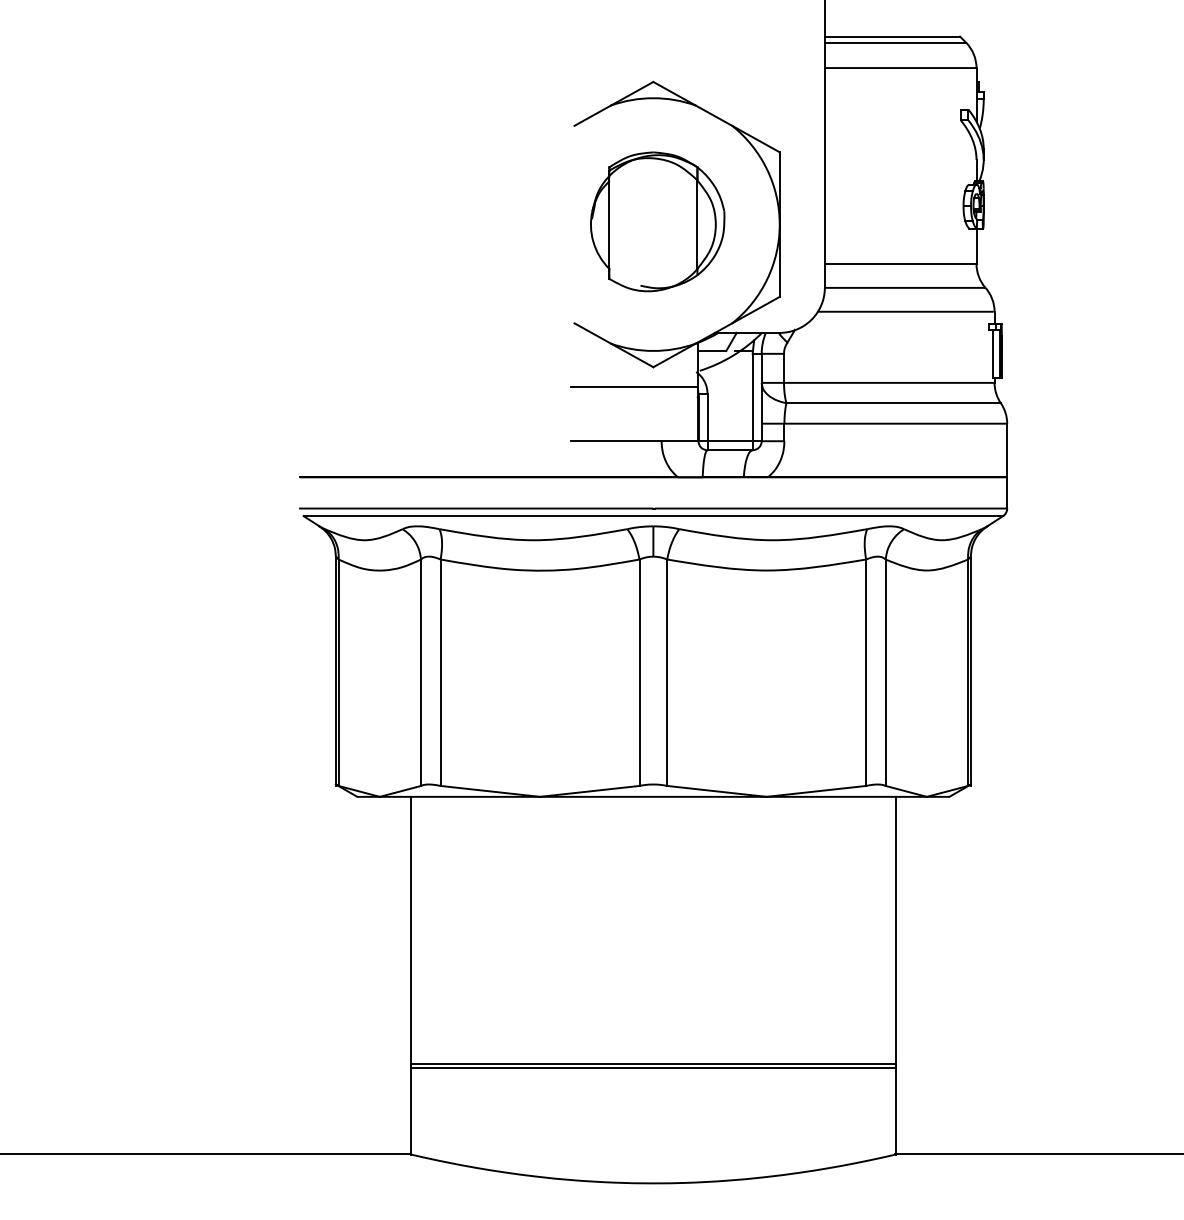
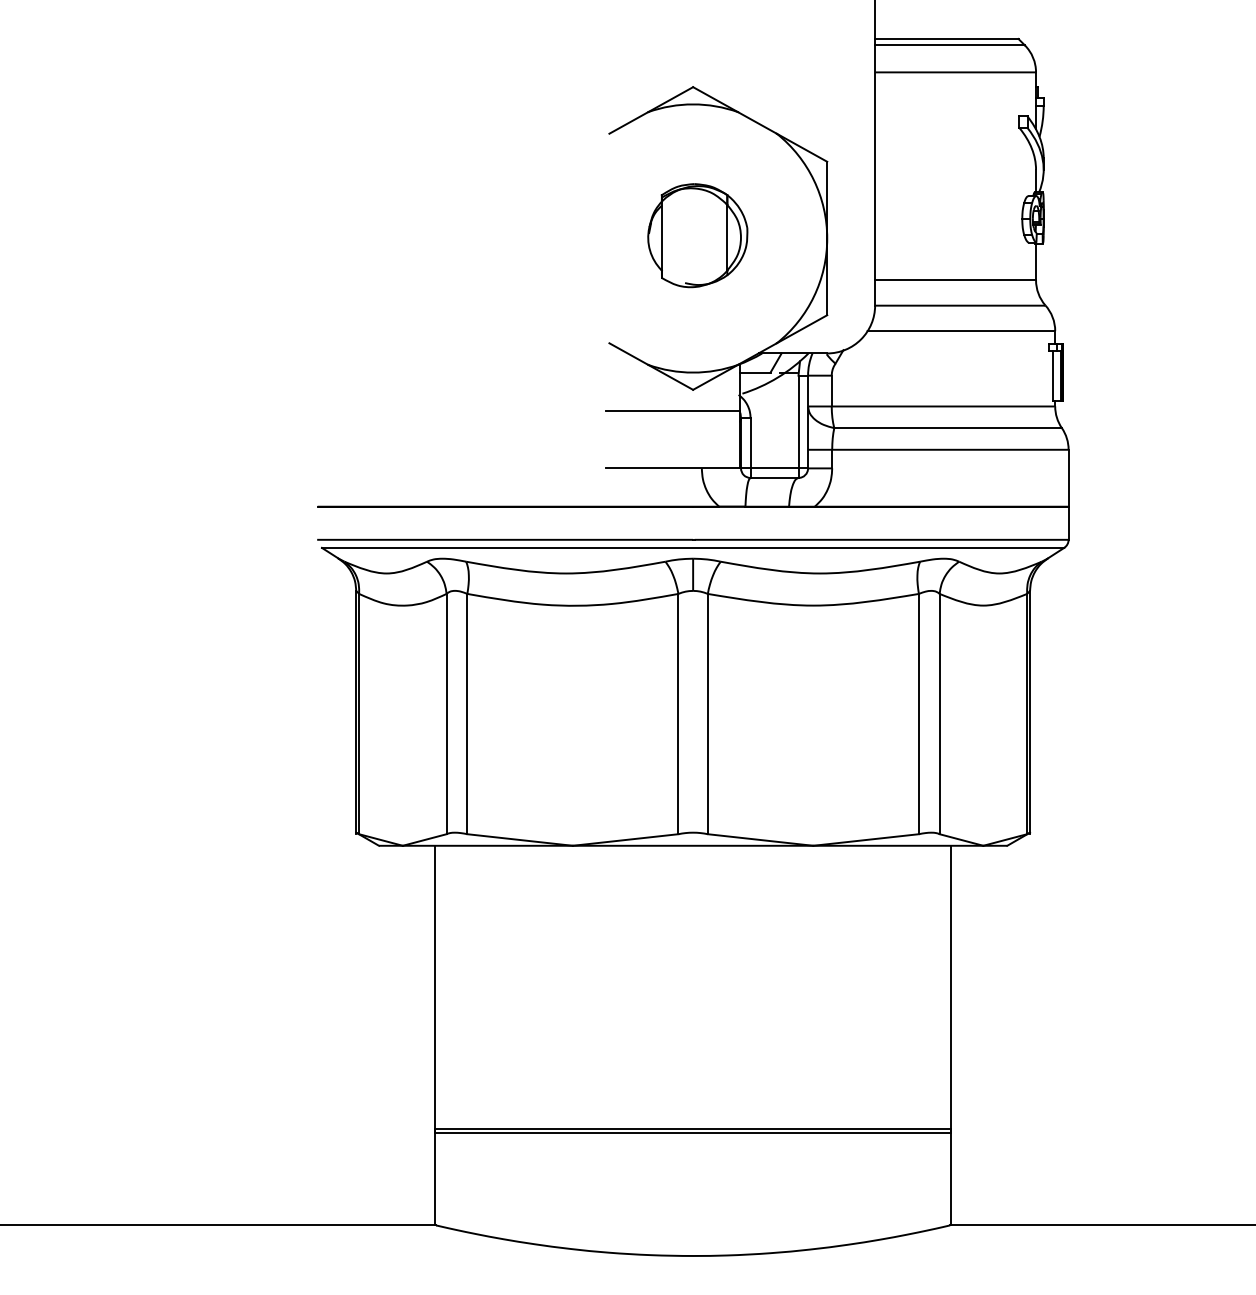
part: (657, 221) -> (697, 235), size x0.7

